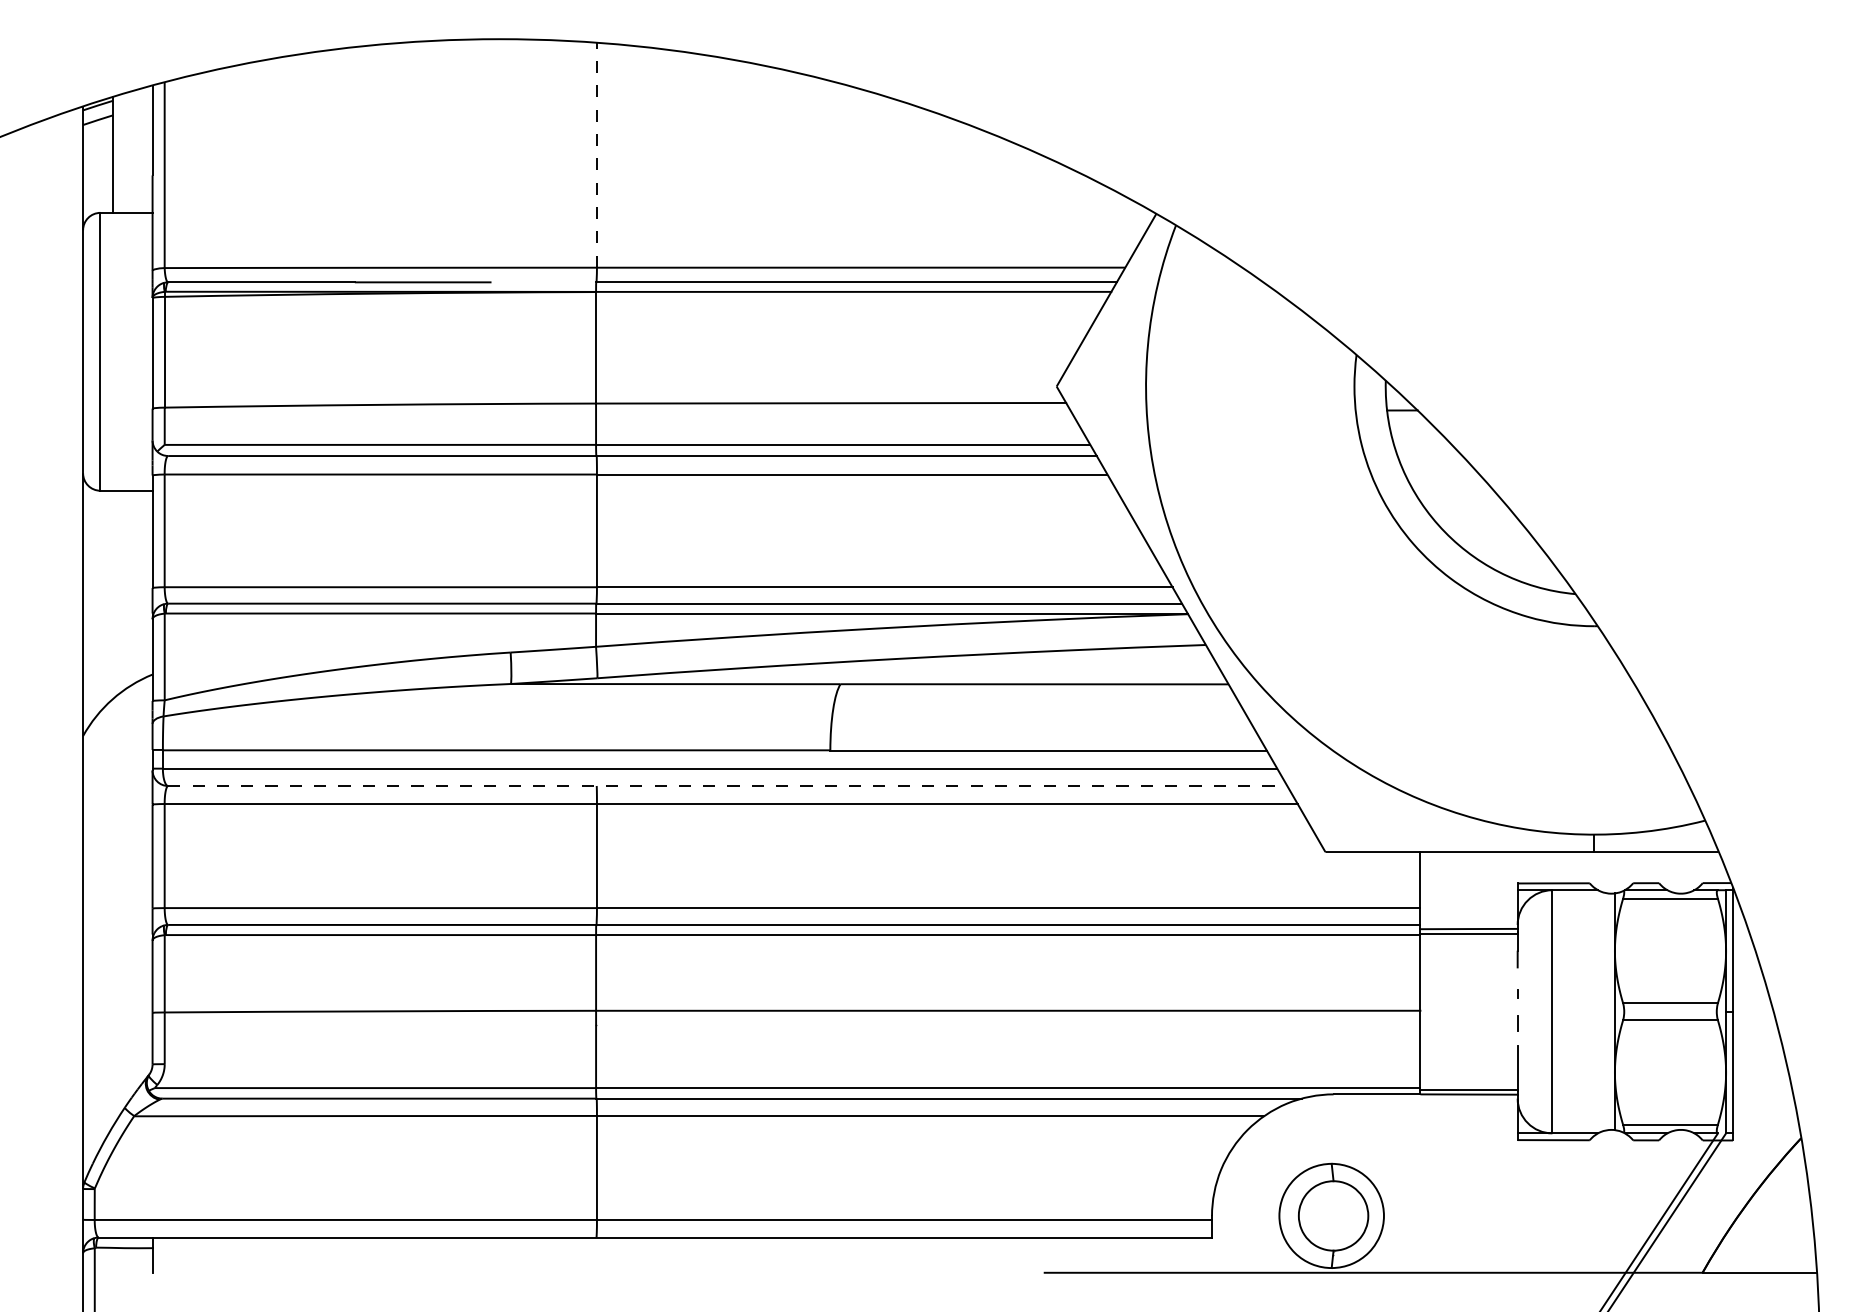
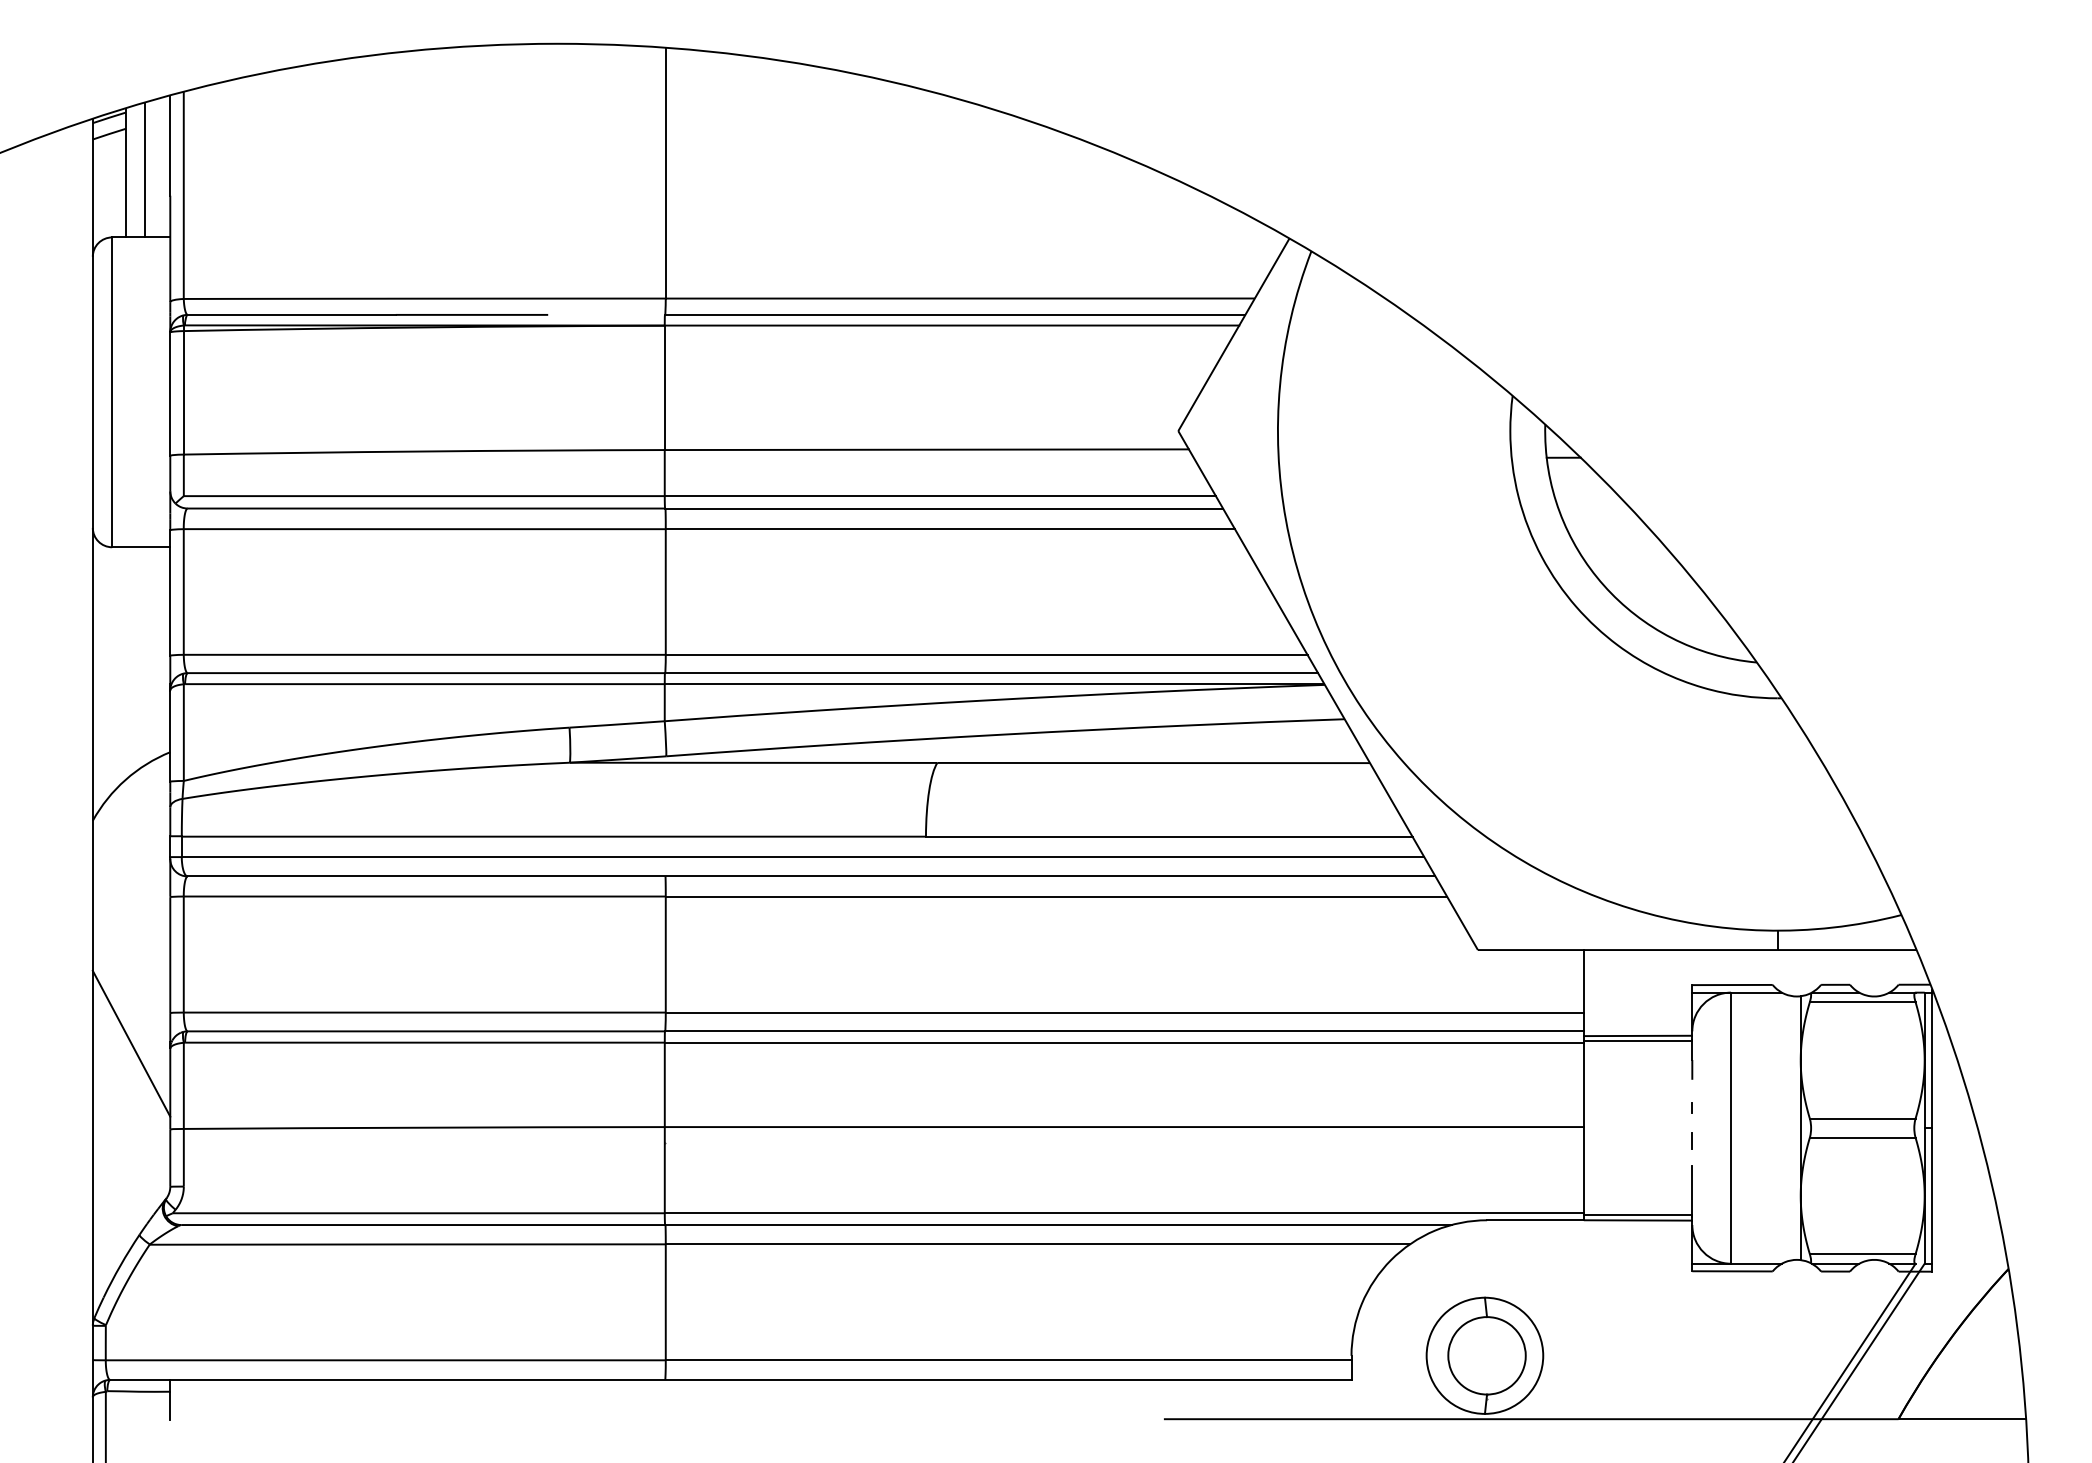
line: (130, 151) -> (145, 169), added
line: (596, 154) -> (665, 172), dashed -> solid
line: (727, 786) -> (811, 876), dashed -> solid
line: (117, 935) -> (131, 1043), added

